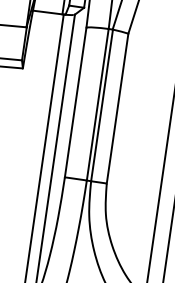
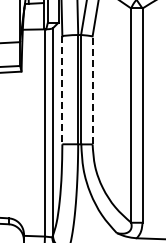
line: (75, 102) -> (62, 90), solid -> dashed
line: (117, 107) -> (92, 89), solid -> dashed

